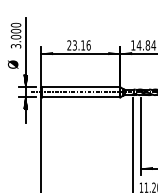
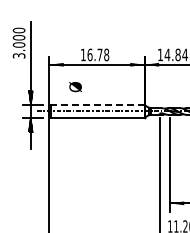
text: (78, 45) -> (94, 54), 23.16 -> 16.78
text: (13, 64) -> (75, 87), moved
line: (81, 87) -> (97, 105), solid -> dashed

